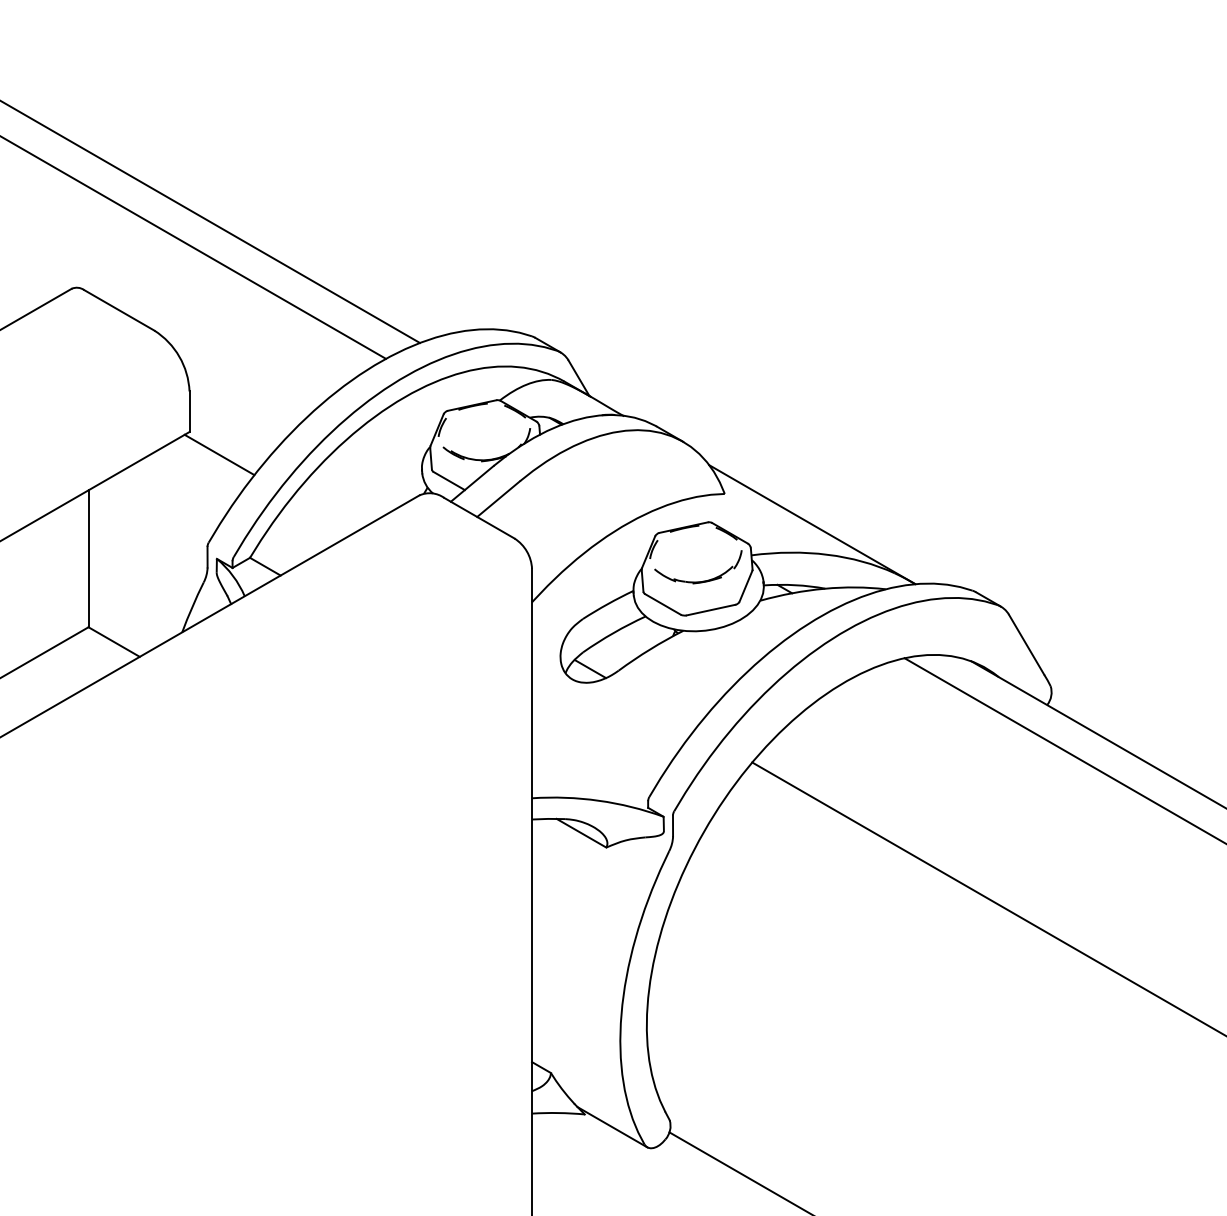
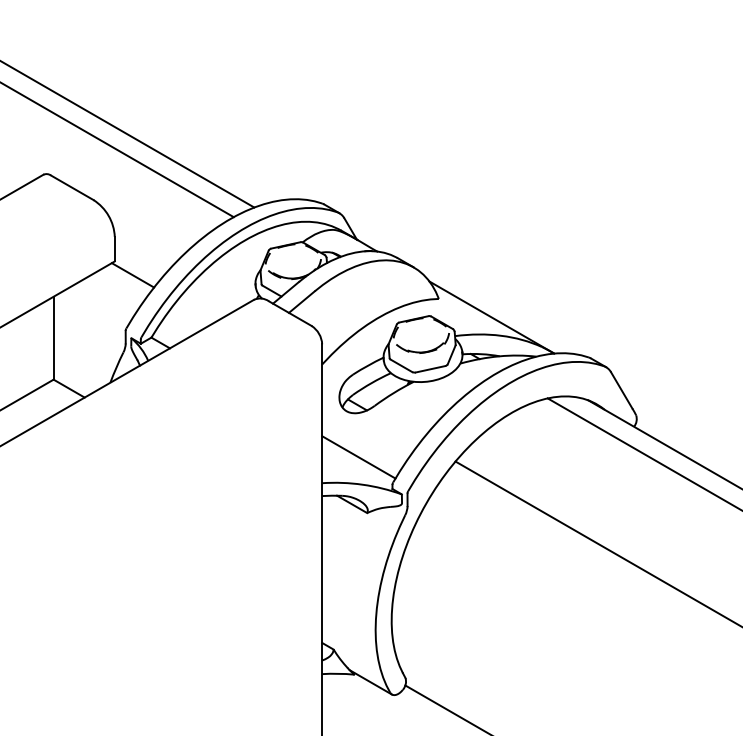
line: (592, 755) -> (358, 457), added

